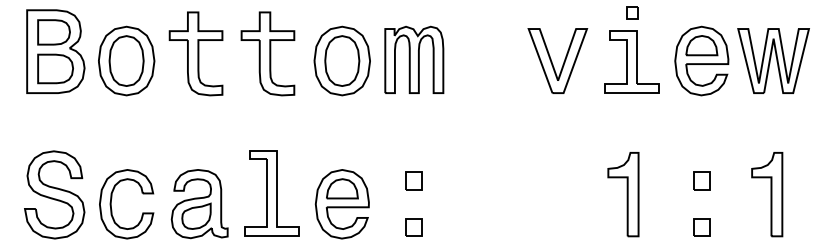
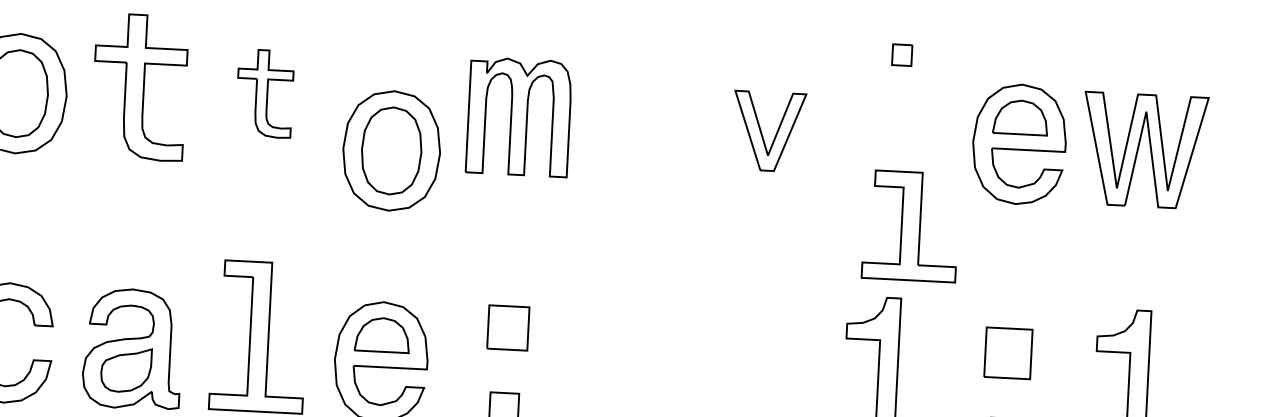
part: (267, 53) -> (264, 92), size x0.6
part: (341, 60) -> (390, 149), moved
part: (557, 60) -> (768, 130), size x0.7
part: (631, 61) -> (910, 225), moved
part: (413, 180) -> (507, 326), size x1.4
part: (701, 180) -> (1008, 352), size x1.6

